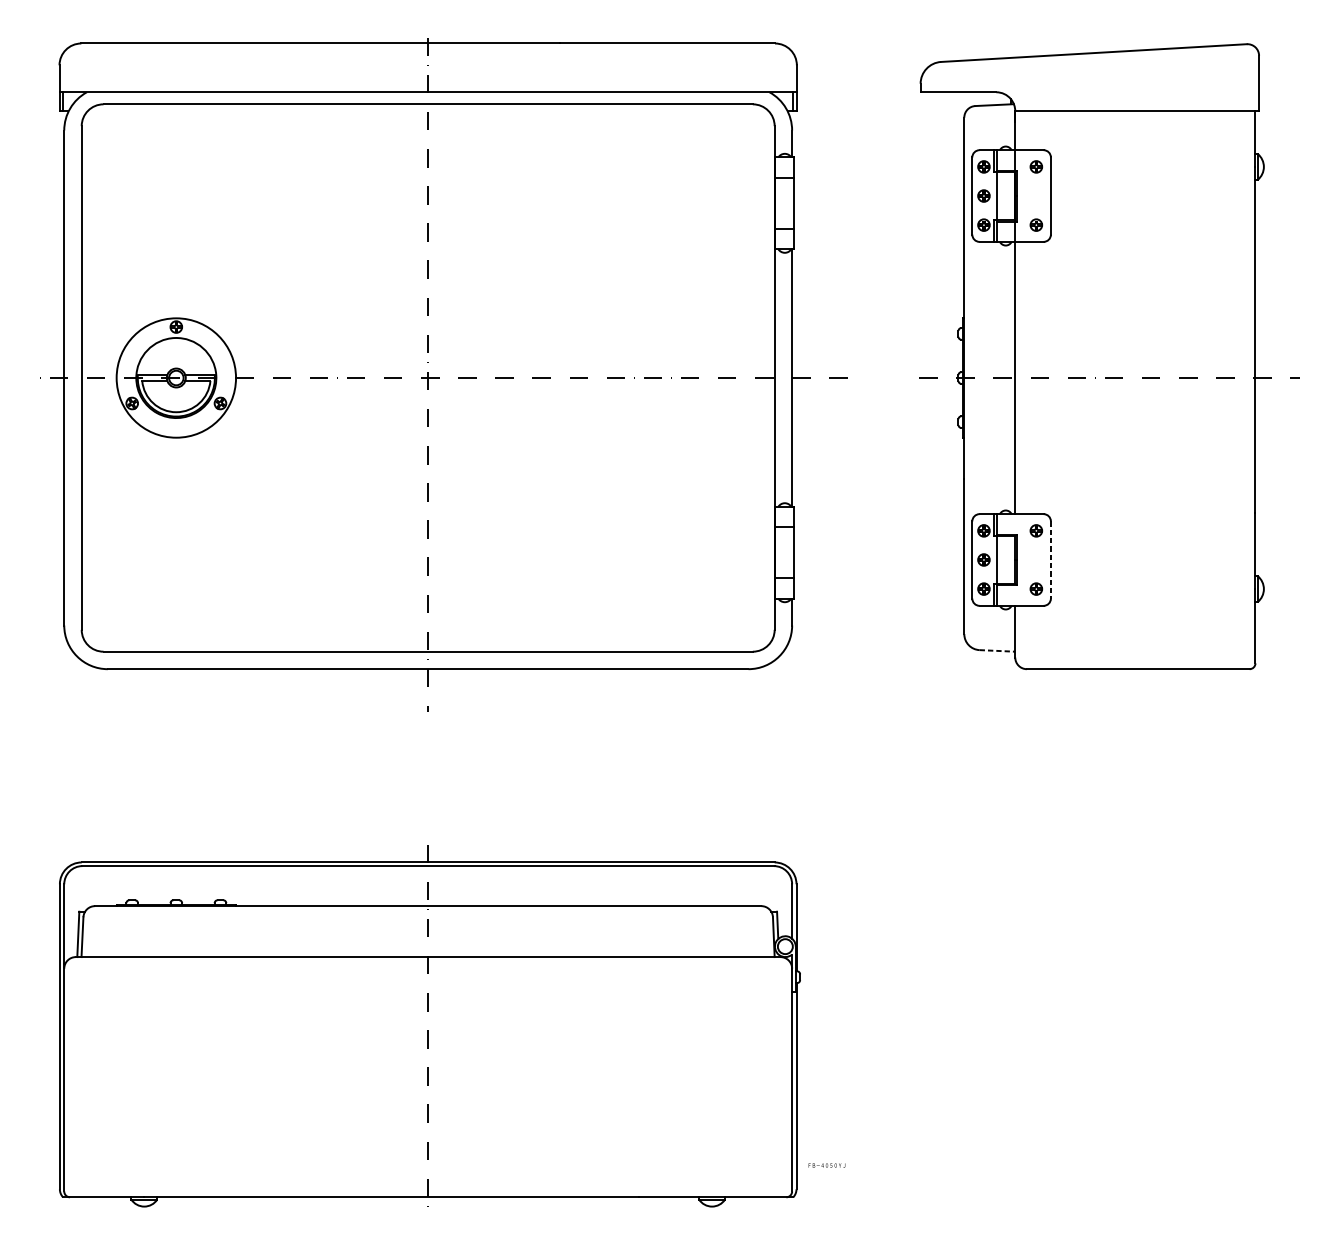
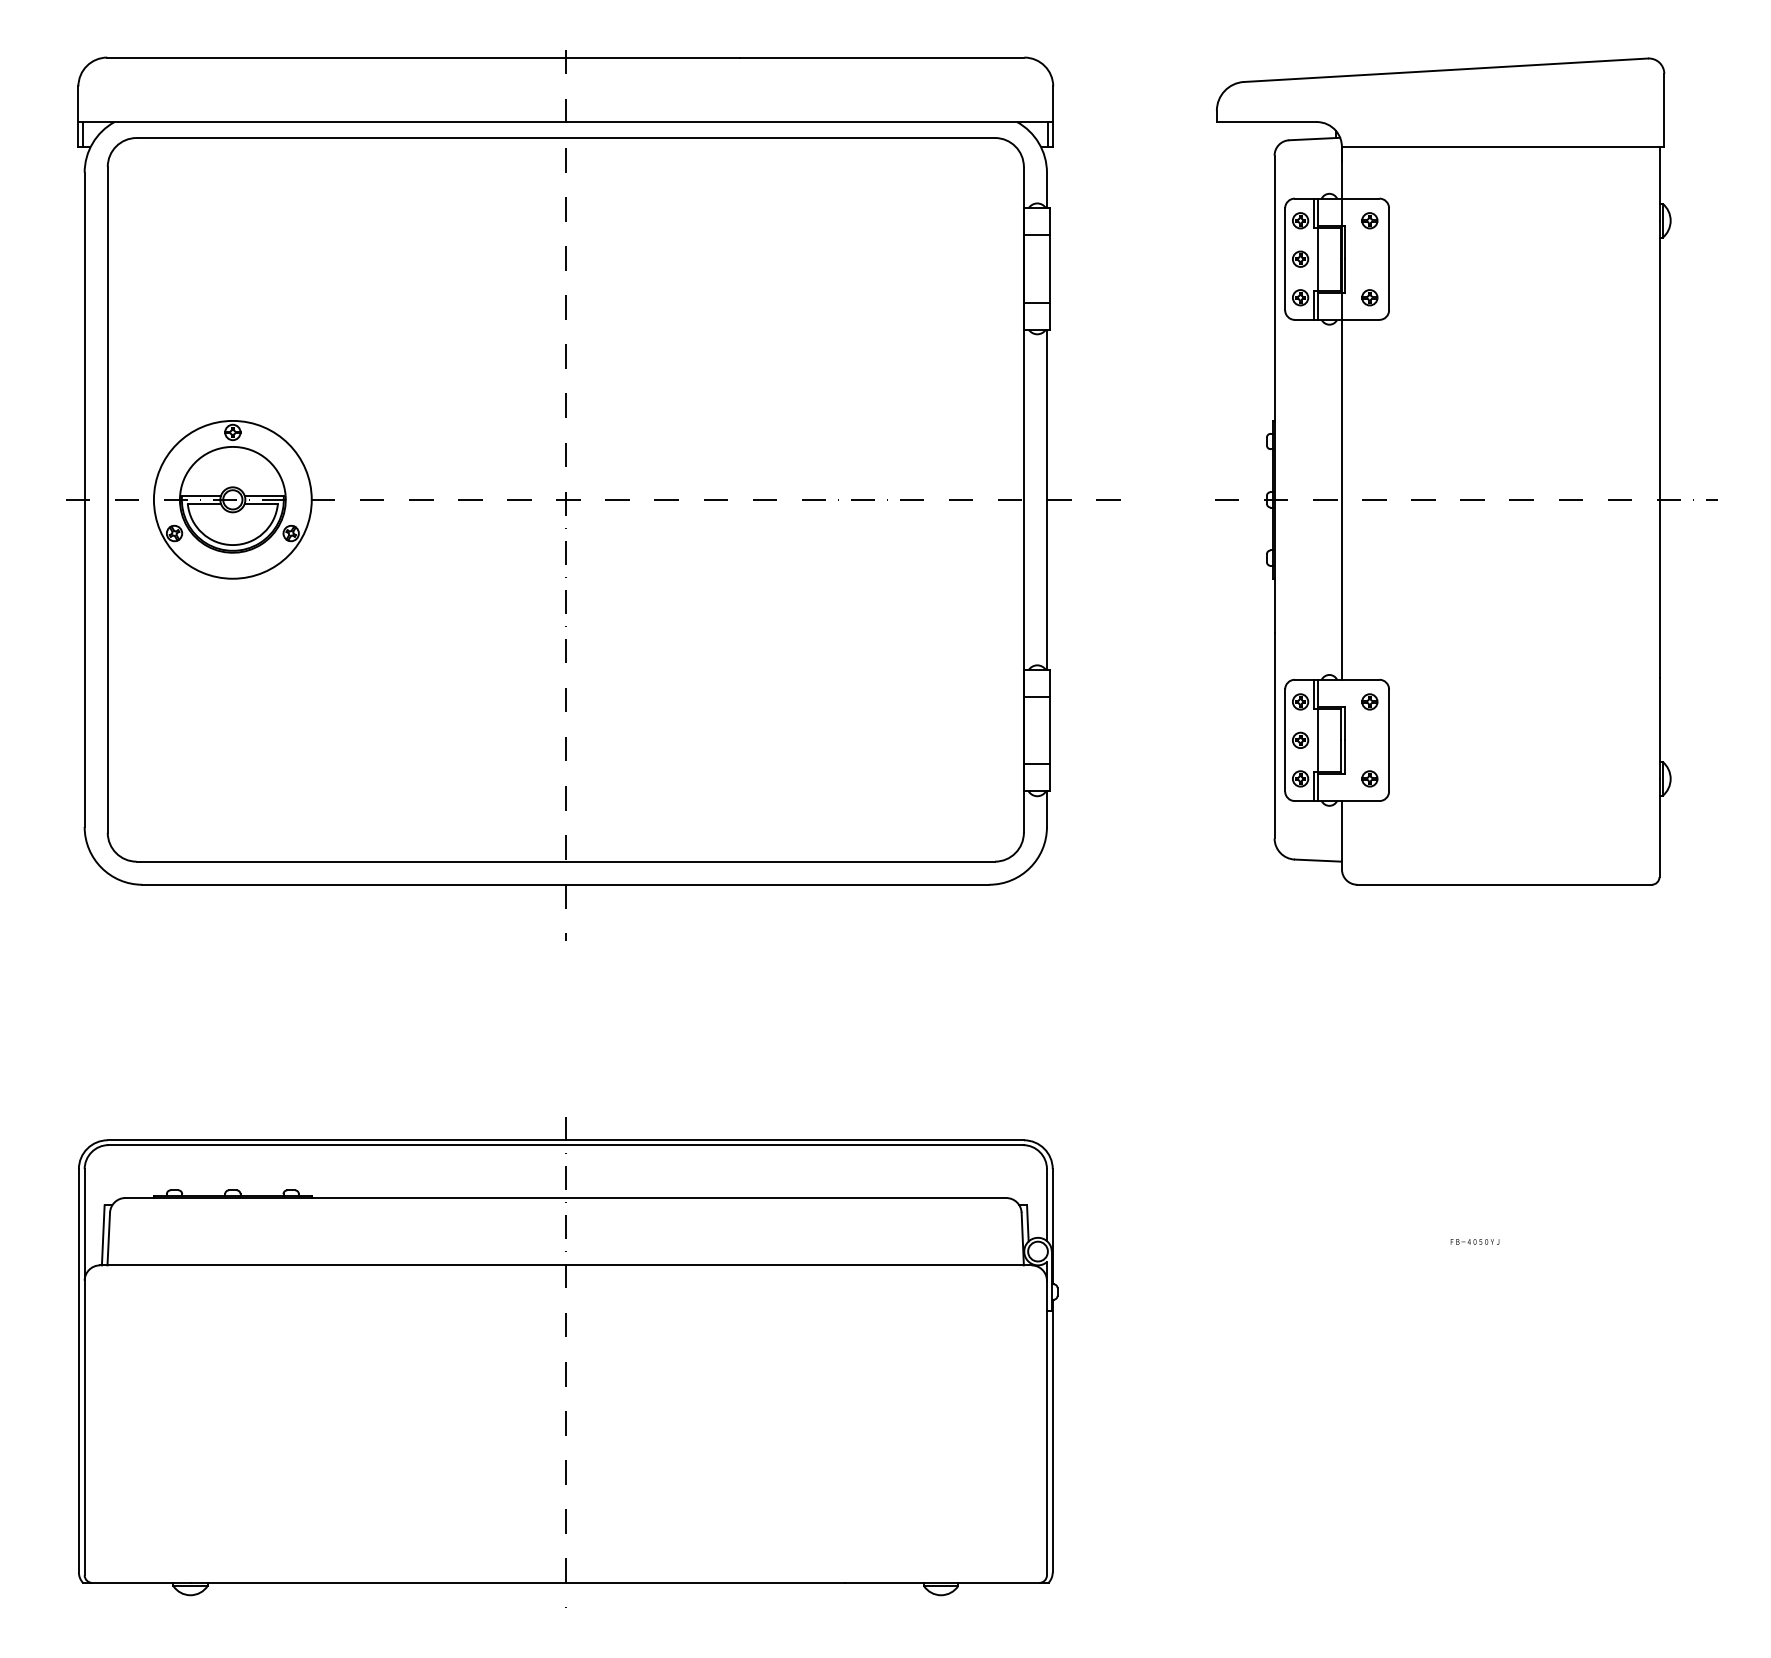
line: (1051, 560) -> (1389, 740), dashed -> solid
line: (997, 650) -> (1318, 860), dashed -> solid
text: (826, 1165) -> (1474, 1241), moved

